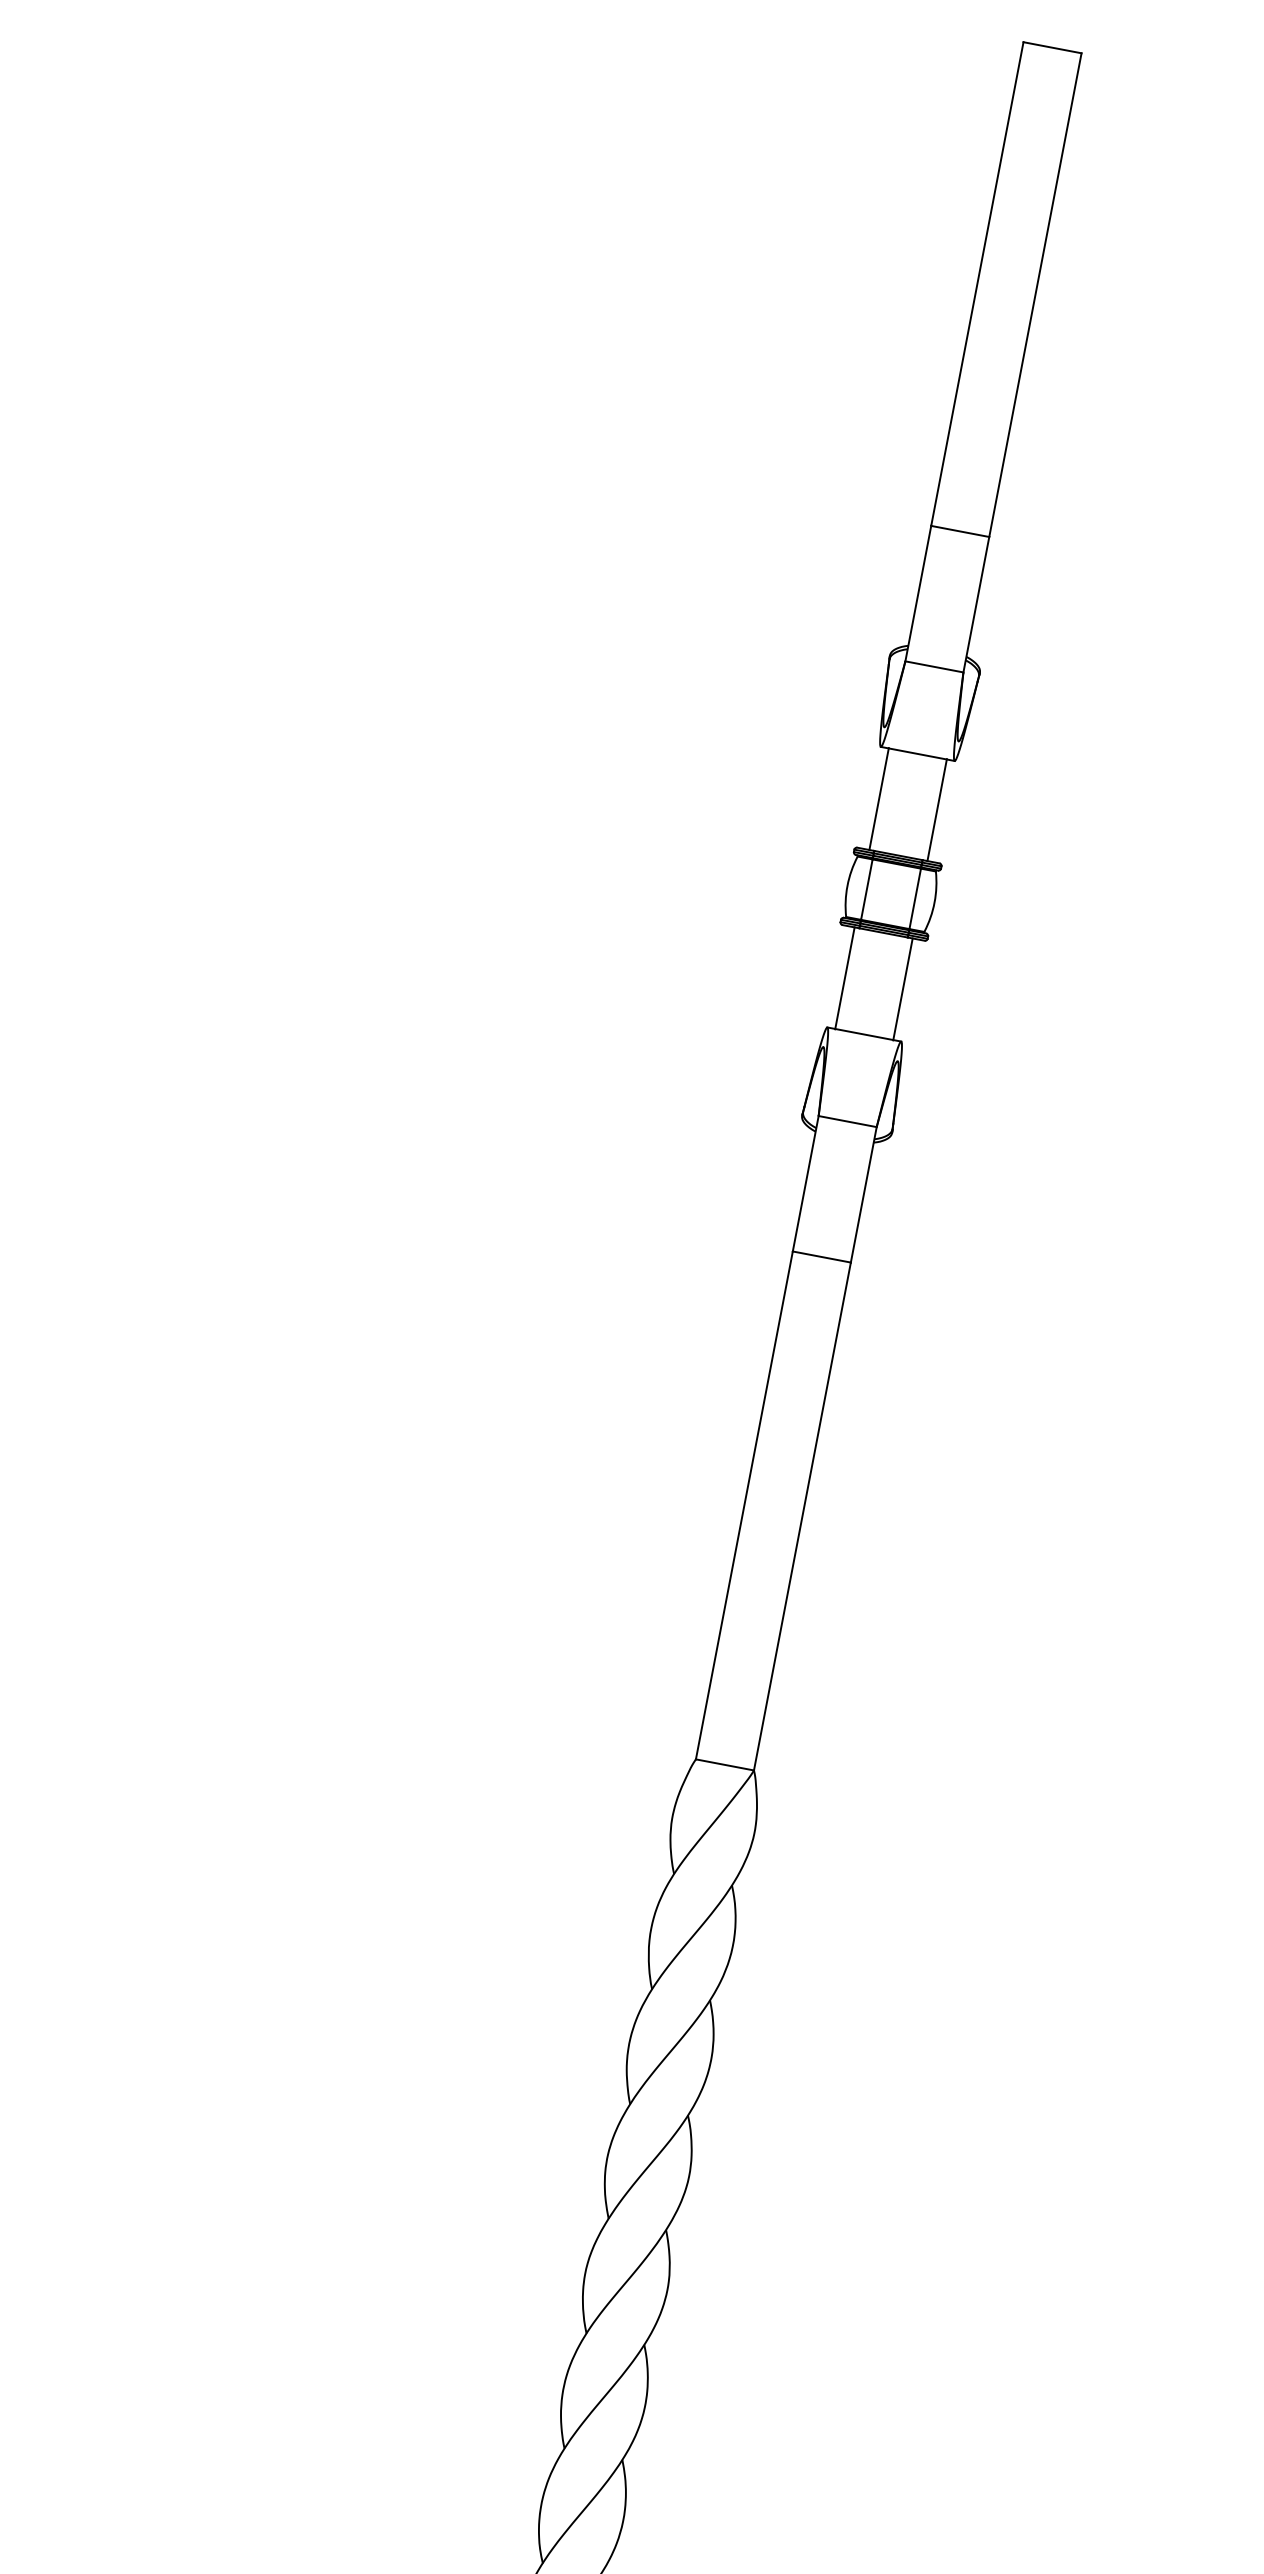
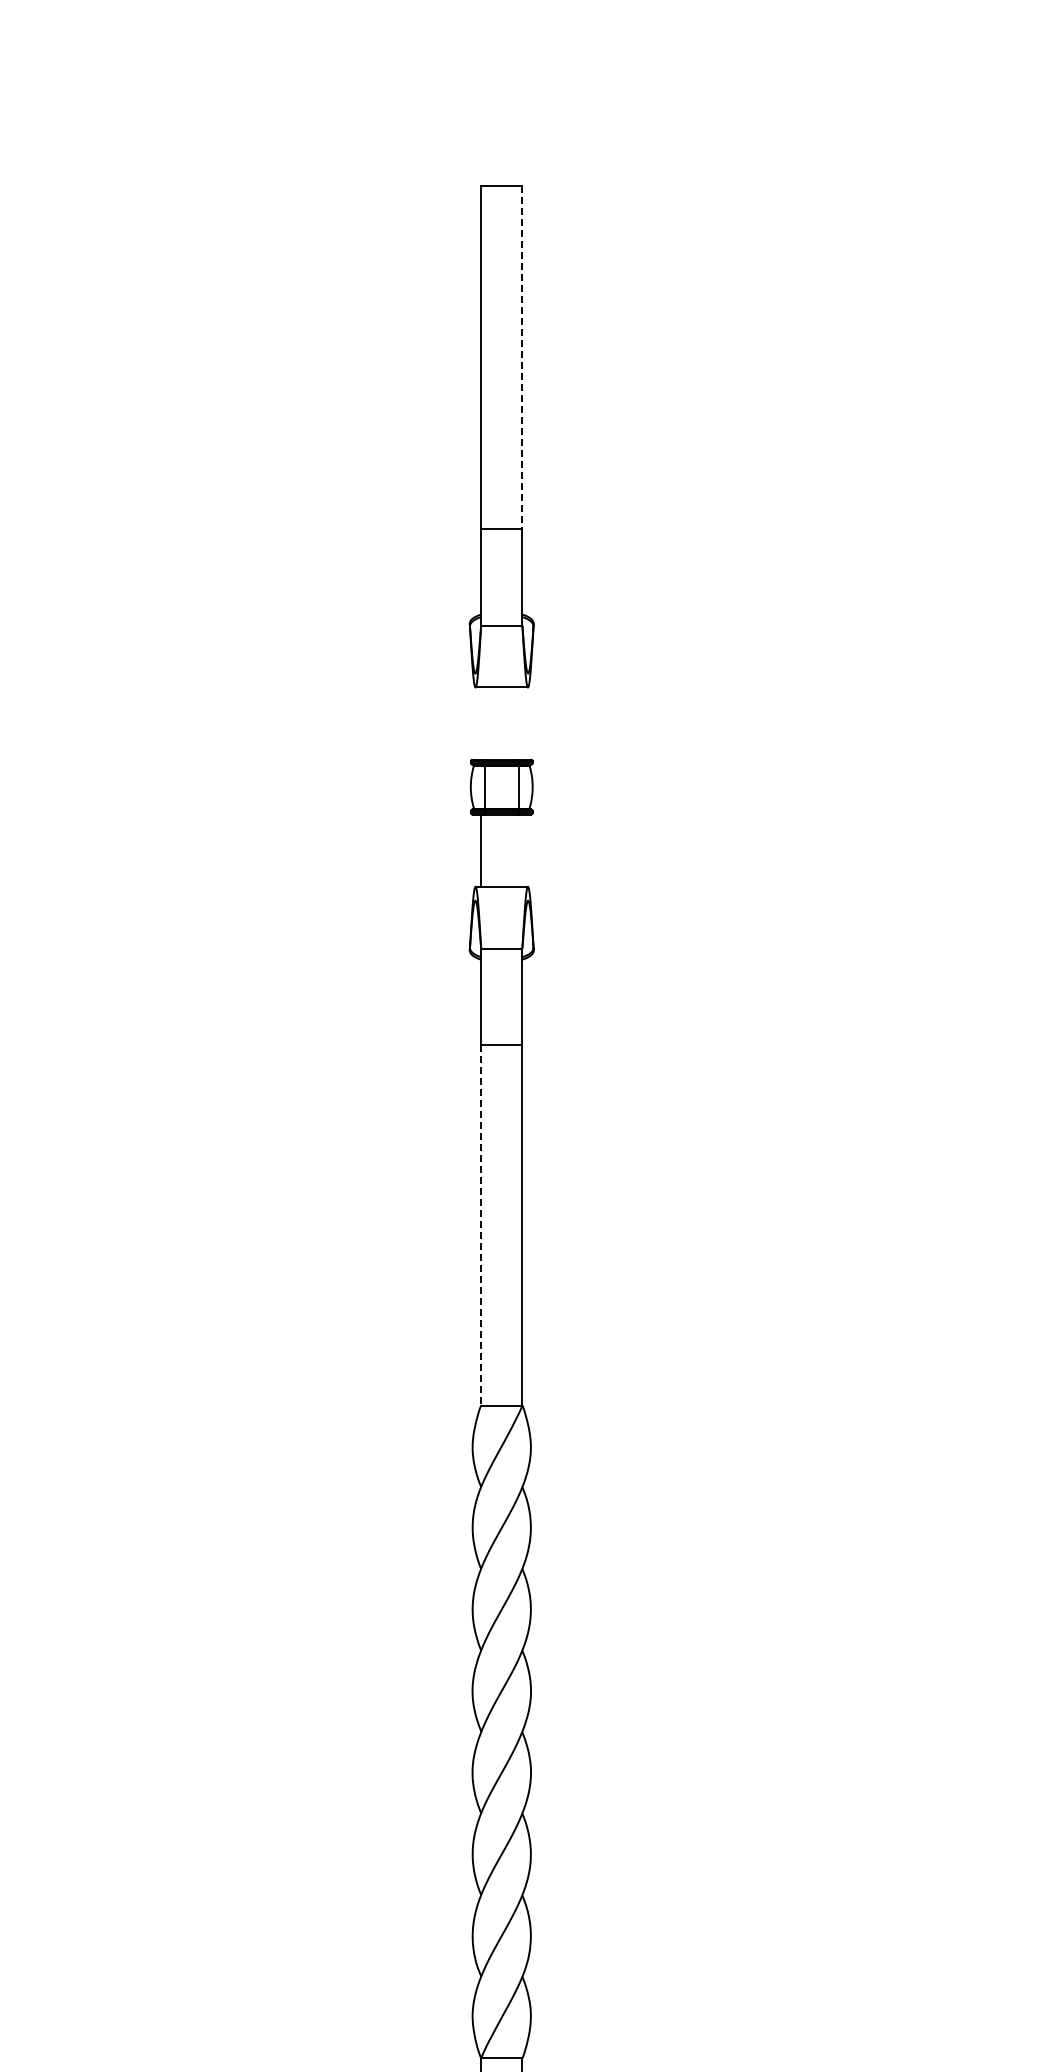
line: (1035, 294) -> (522, 357), solid -> dashed
line: (879, 799) -> (481, 723), removed
line: (937, 810) -> (522, 723), removed
line: (903, 989) -> (522, 850), removed
line: (744, 1505) -> (481, 1225), solid -> dashed

